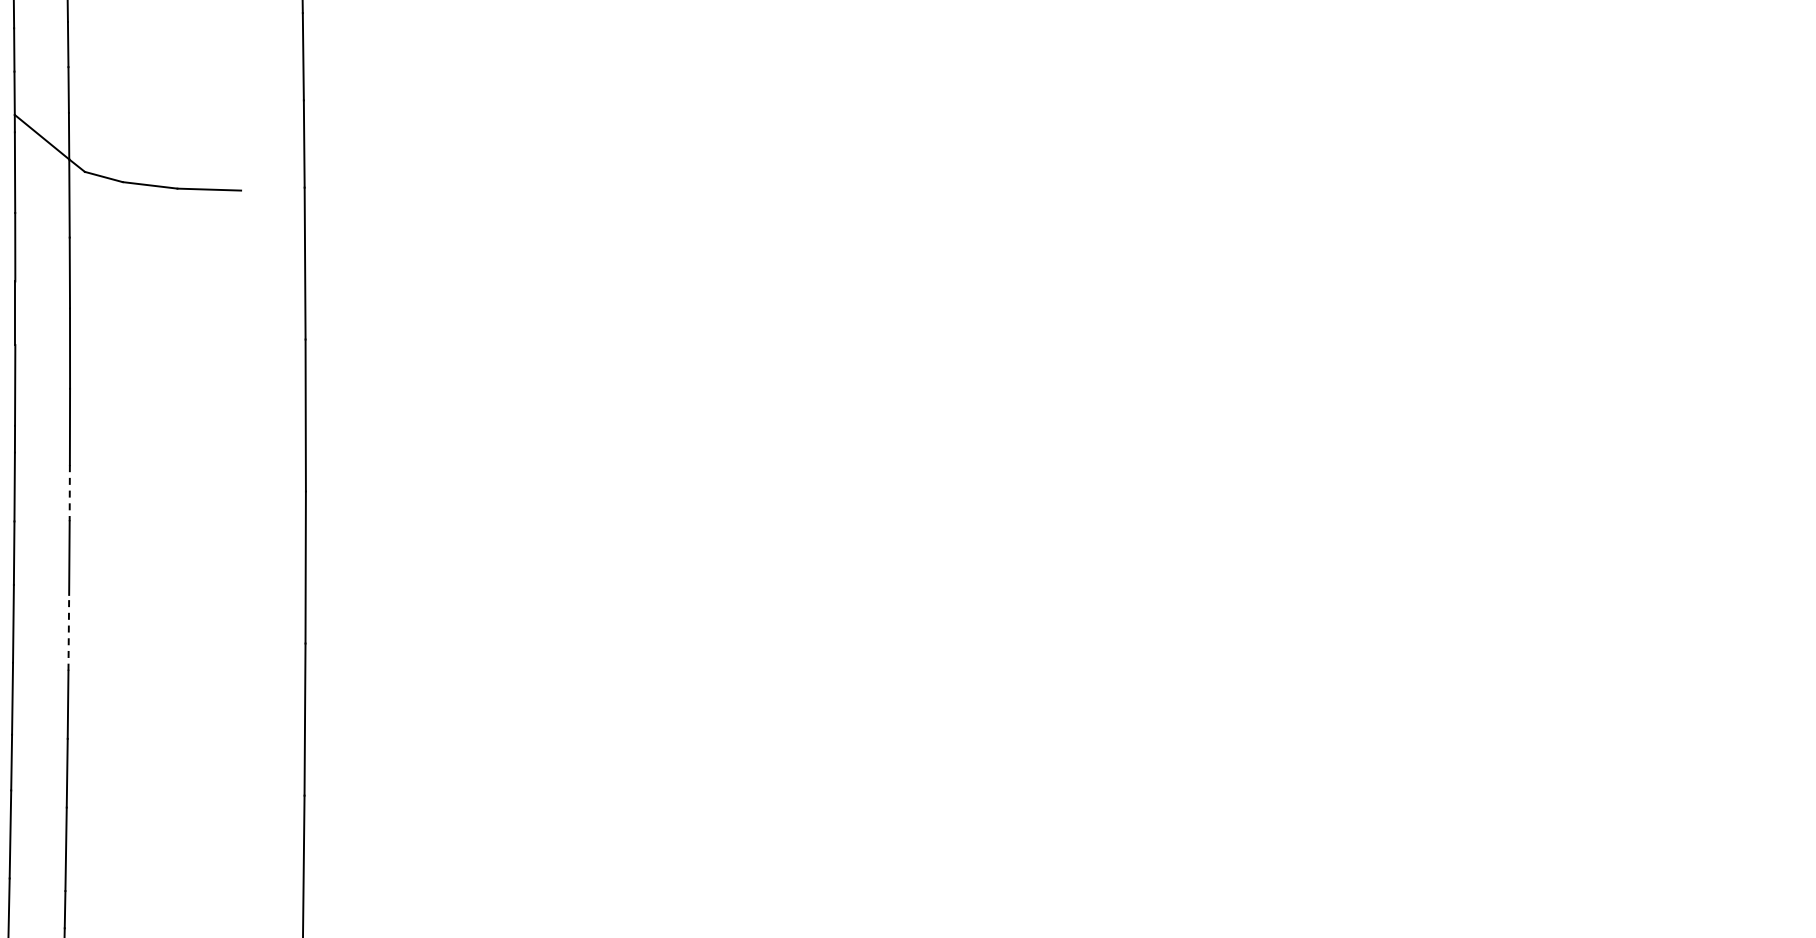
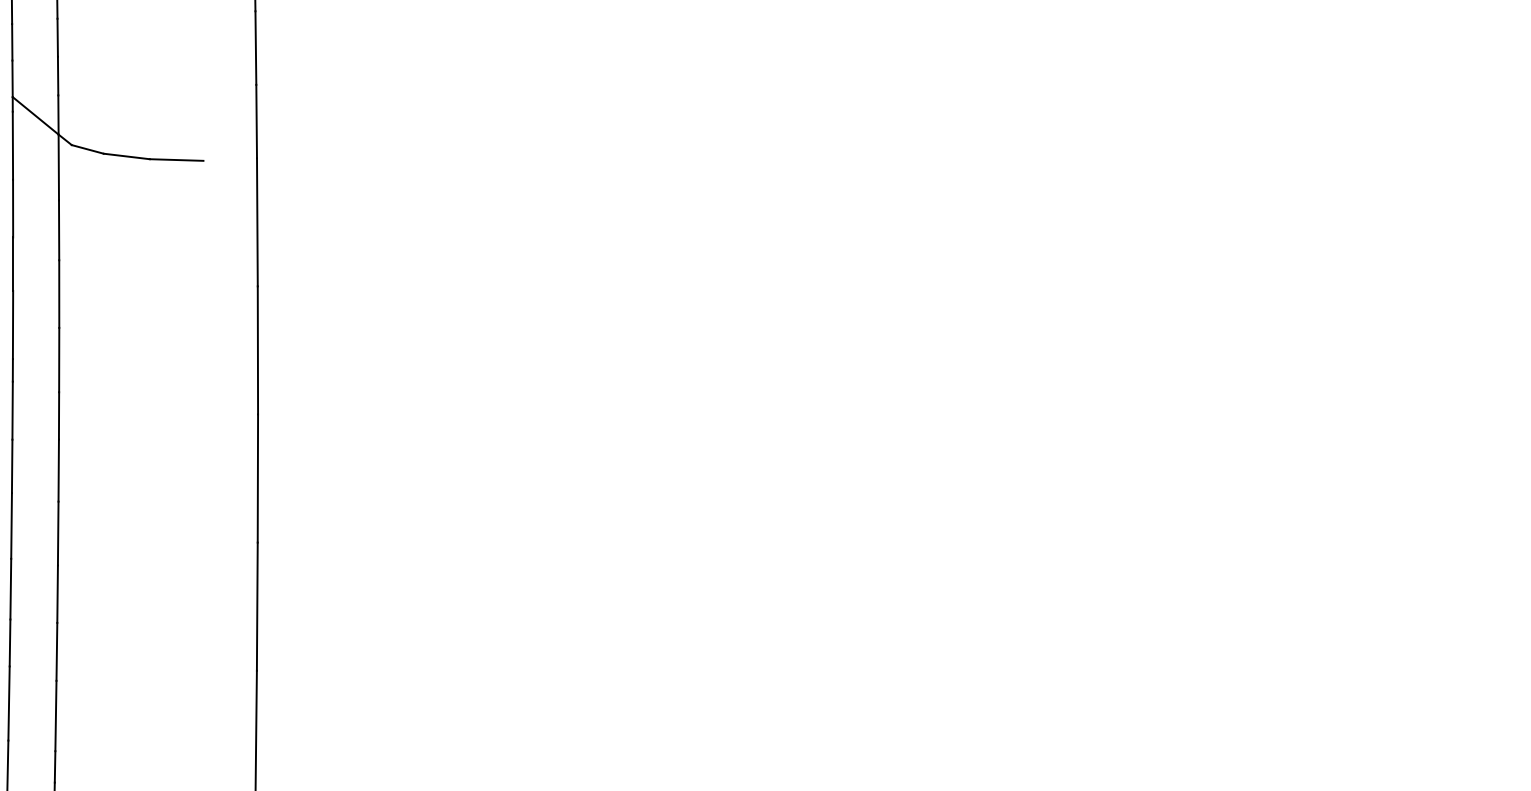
line: (69, 493) -> (58, 416), dashed -> solid
line: (68, 632) -> (57, 533), dashed -> solid

